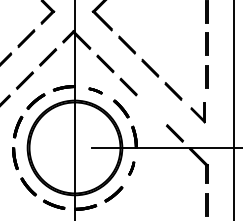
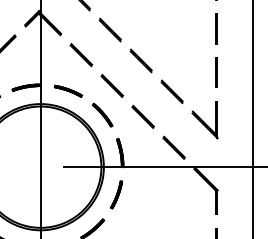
part: (95, 90) -> (68, 90), size x1.67
line: (151, 110) -> (142, 117), added
part: (197, 112) -> (204, 119), size x1.43
part: (131, 168) -> (116, 194), size x1.67

